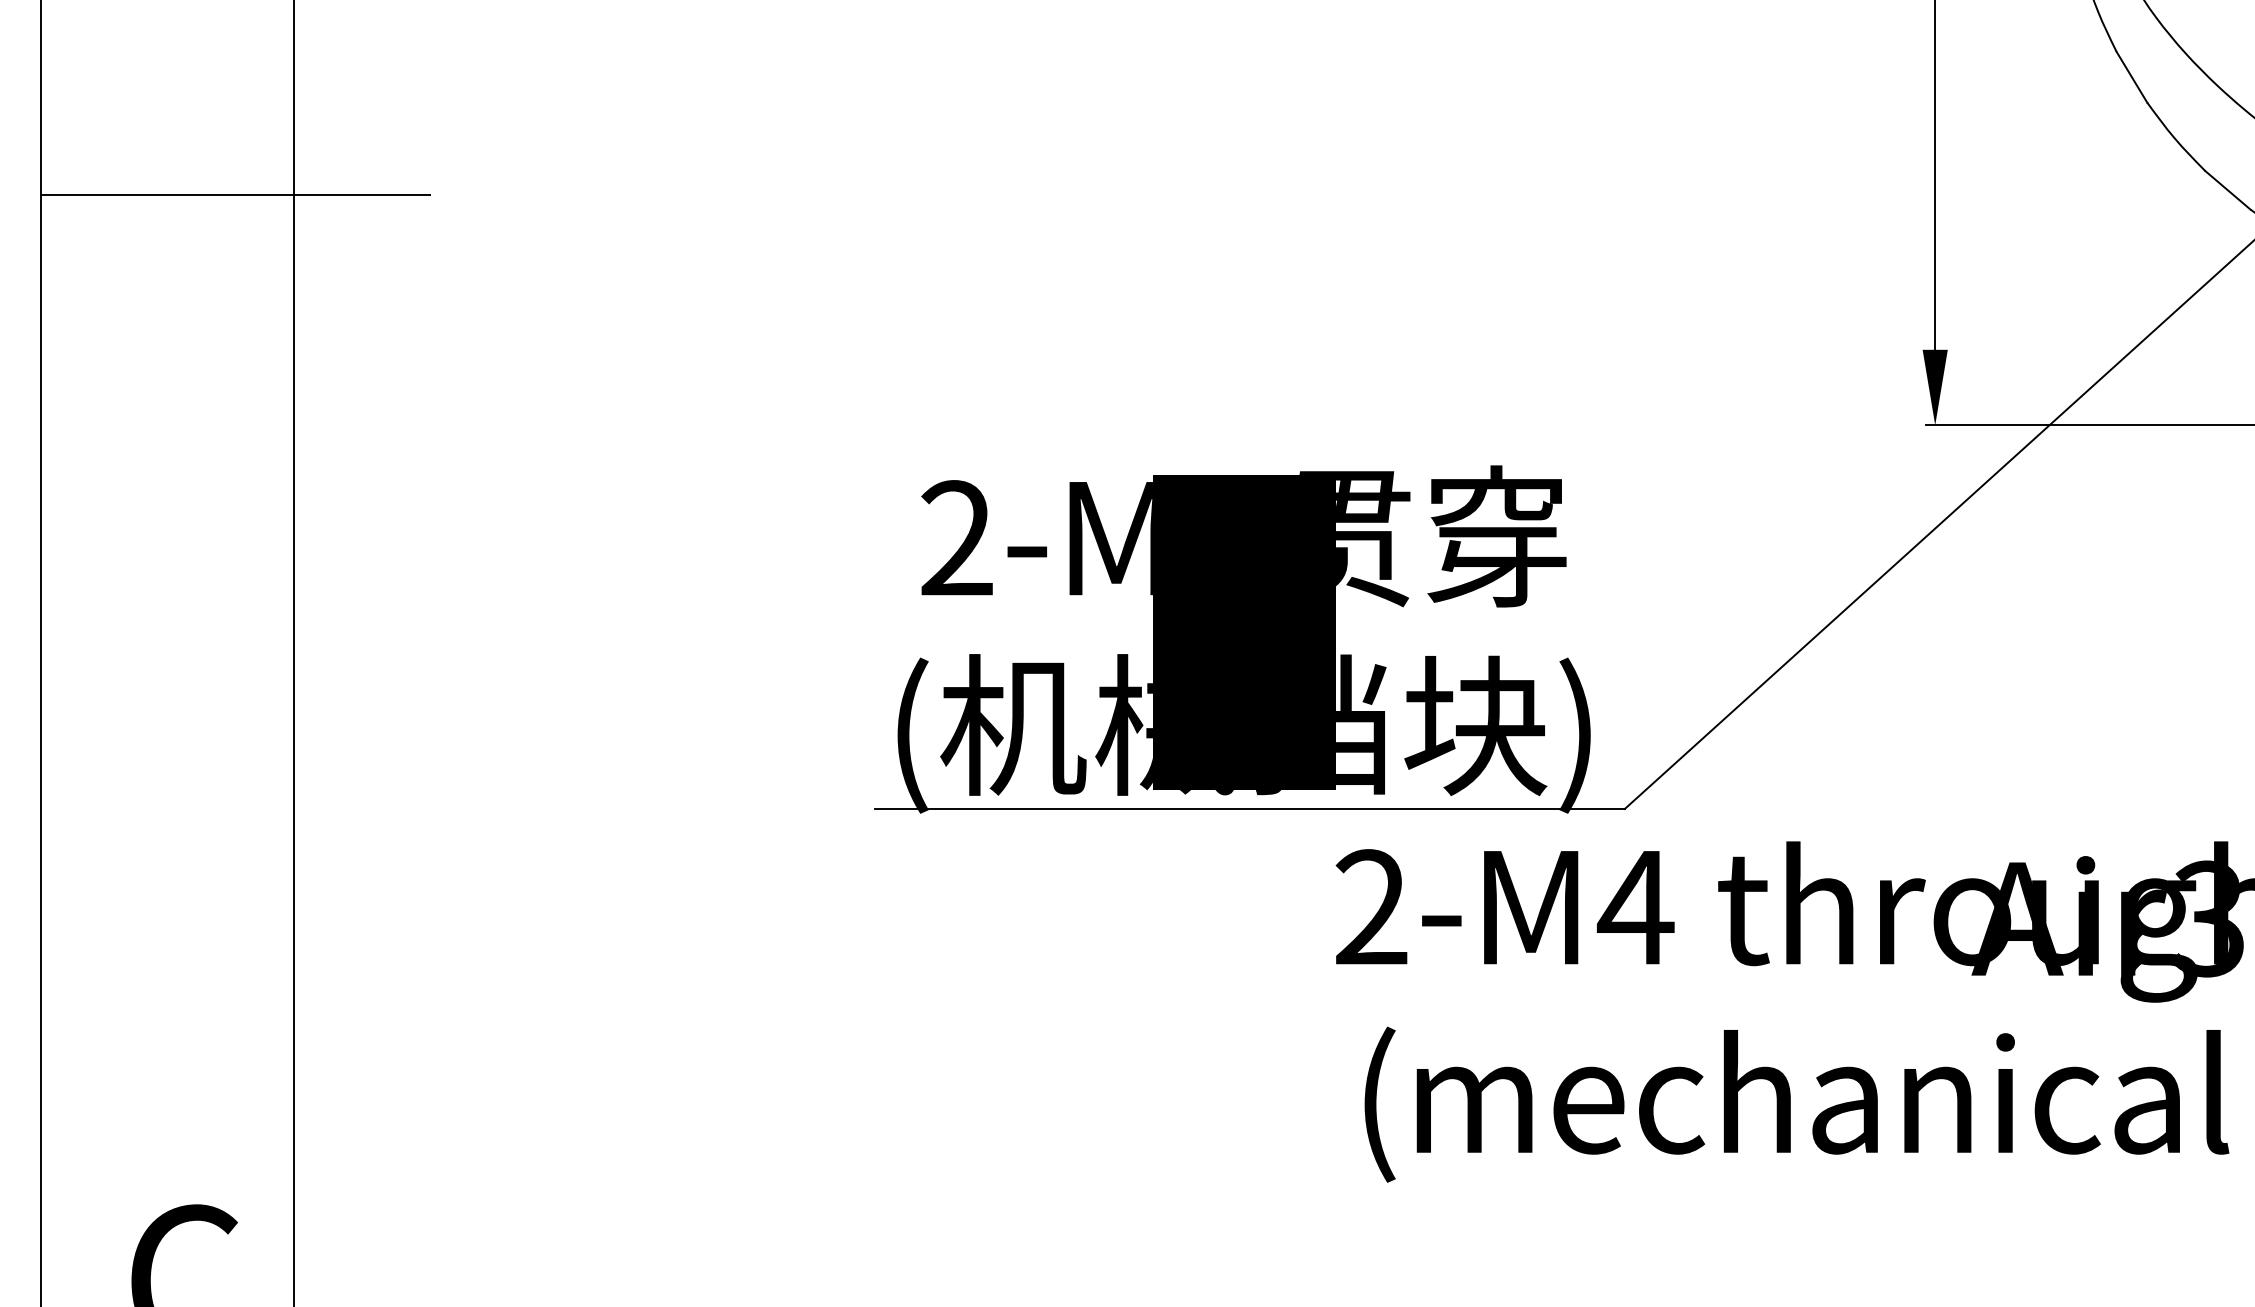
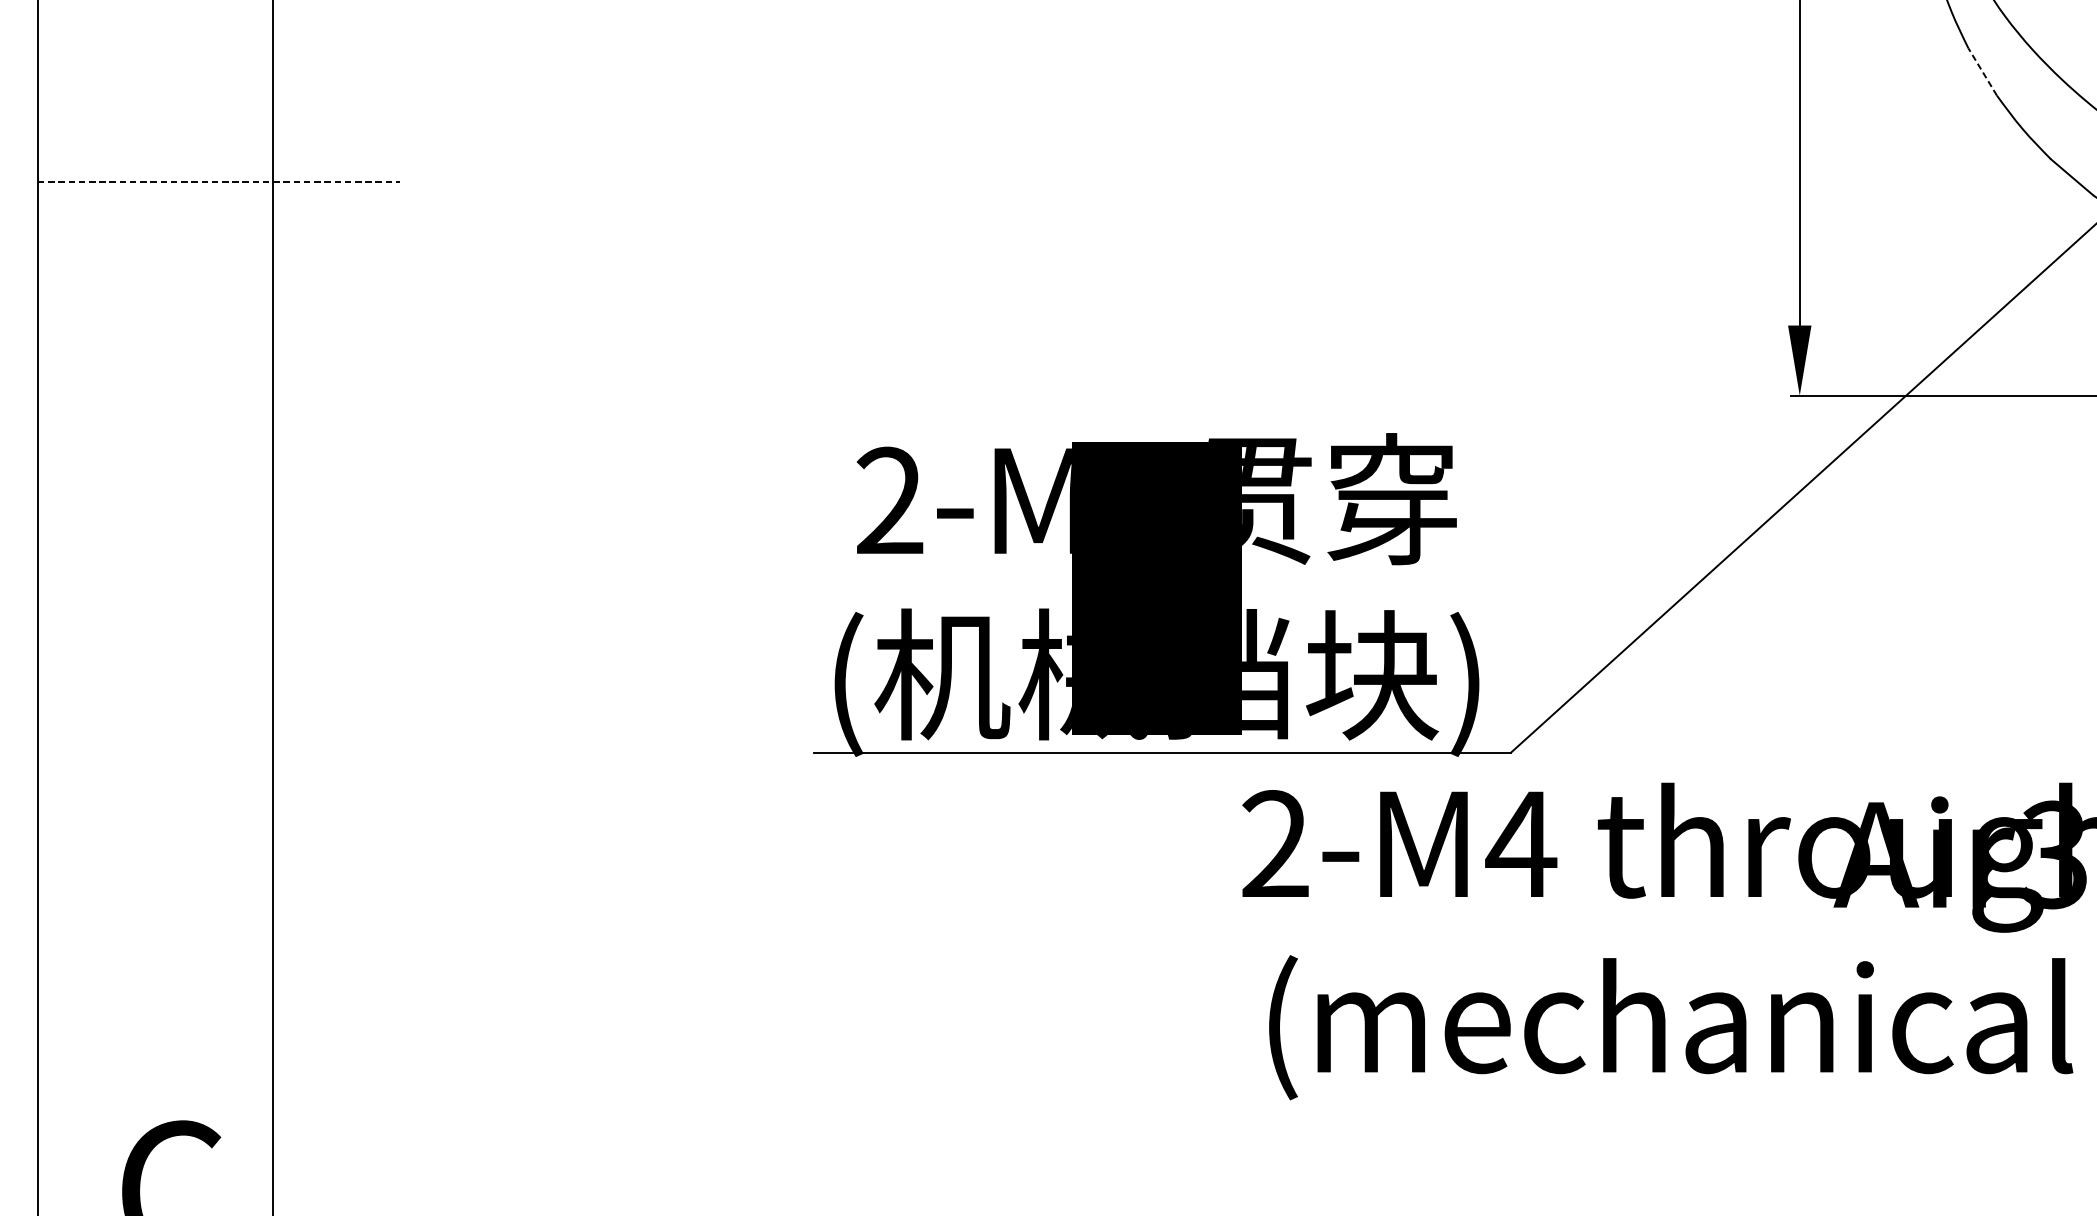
line: (2131, 77) -> (1982, 72), solid -> dashed
line: (235, 195) -> (218, 182), solid -> dashed

